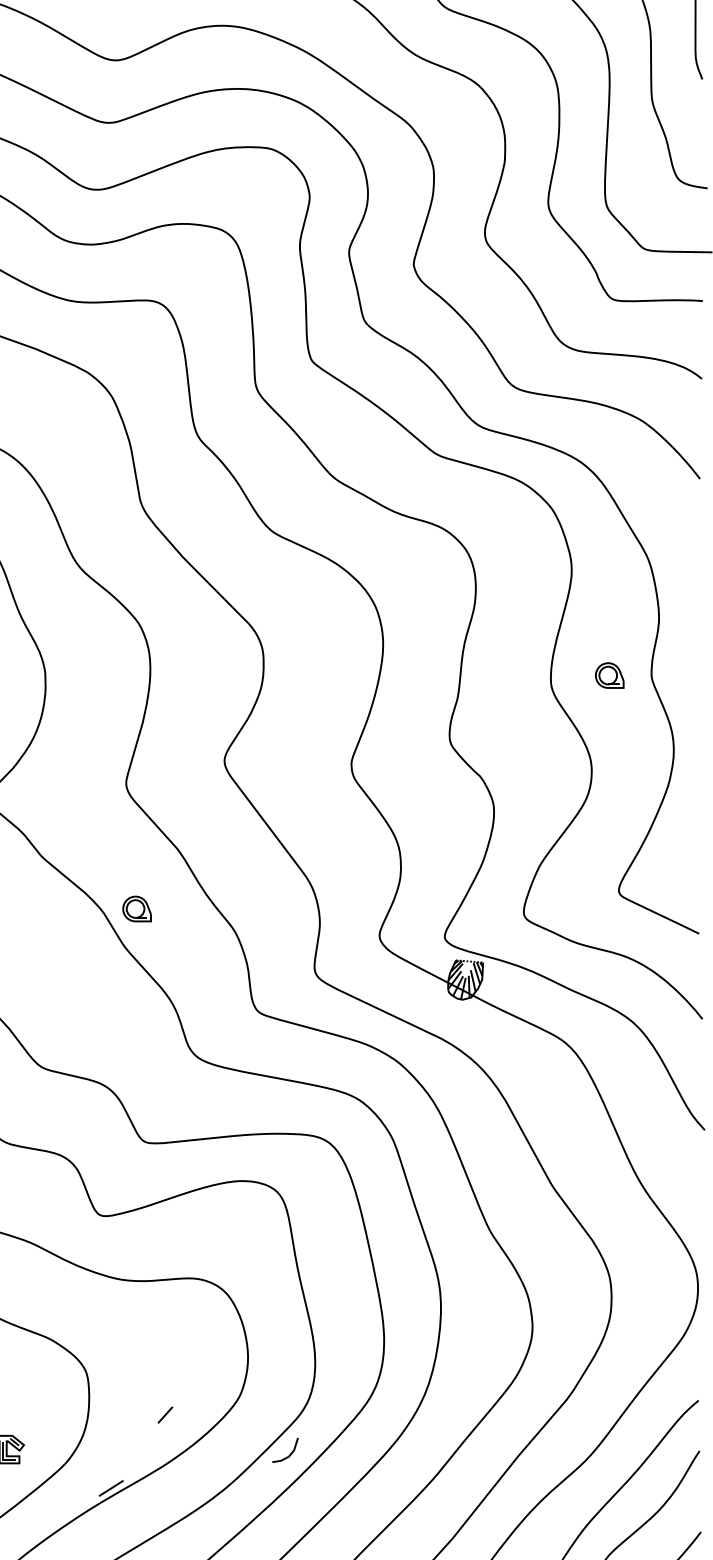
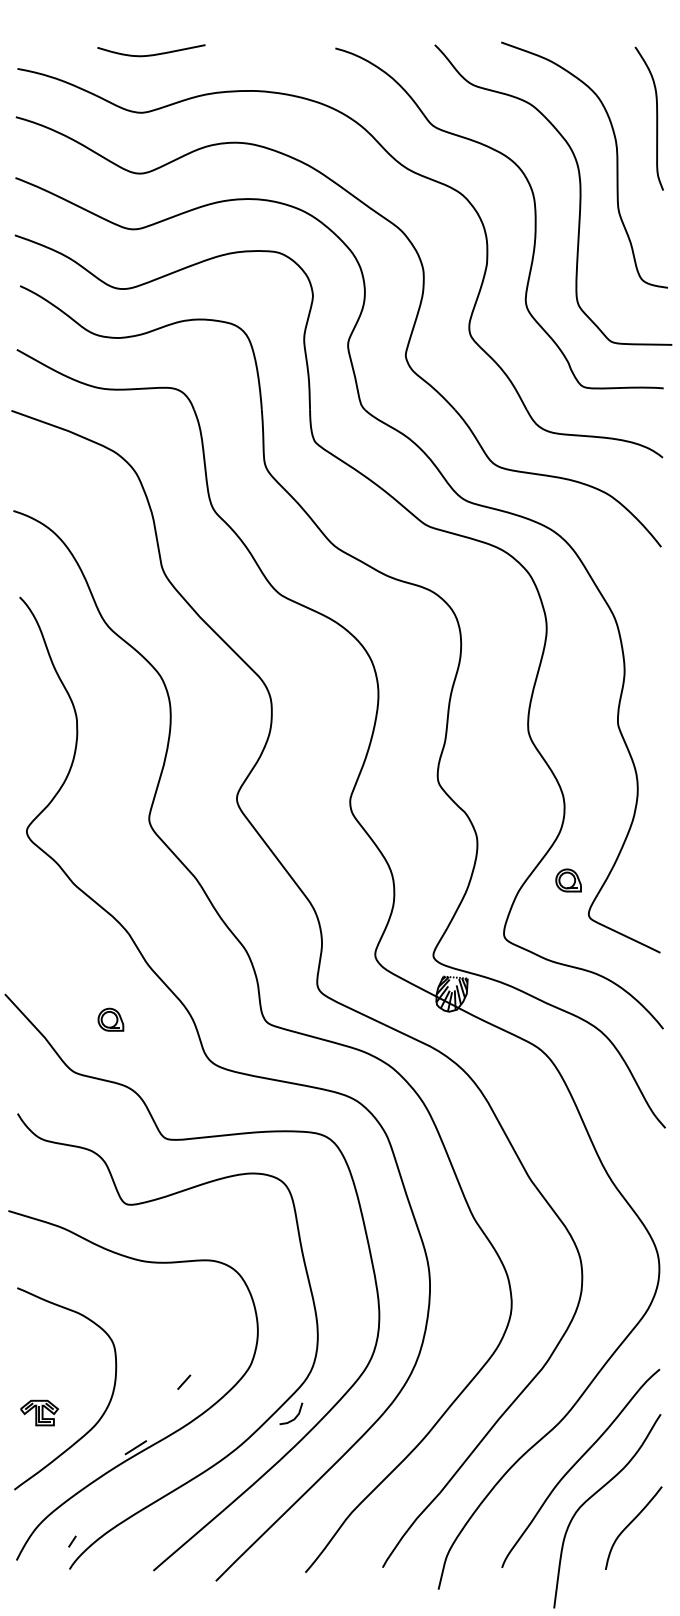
part: (609, 675) -> (568, 880), moved
part: (136, 908) -> (110, 1019), moved

